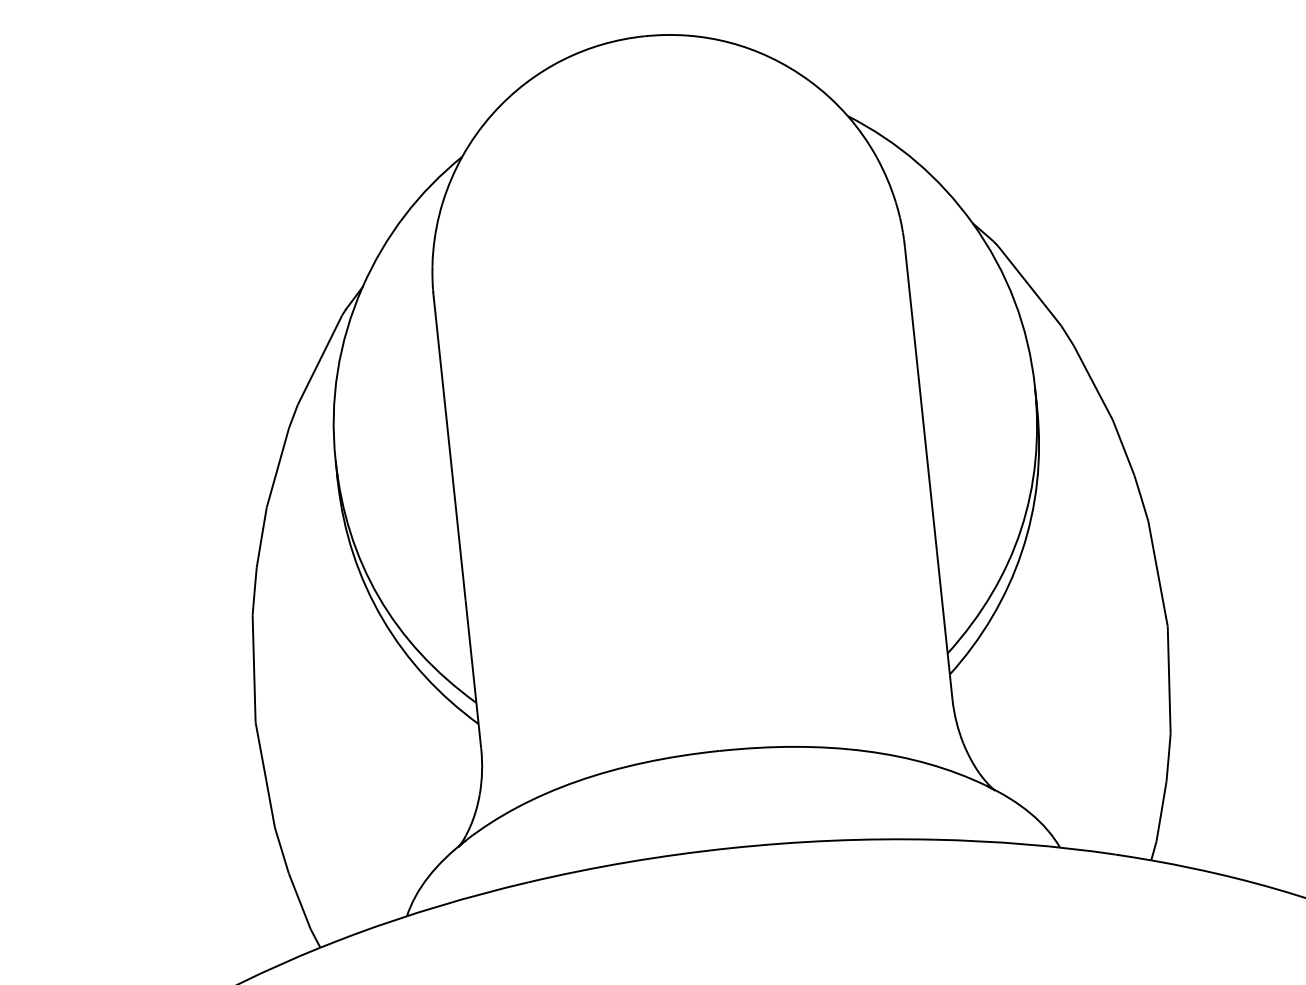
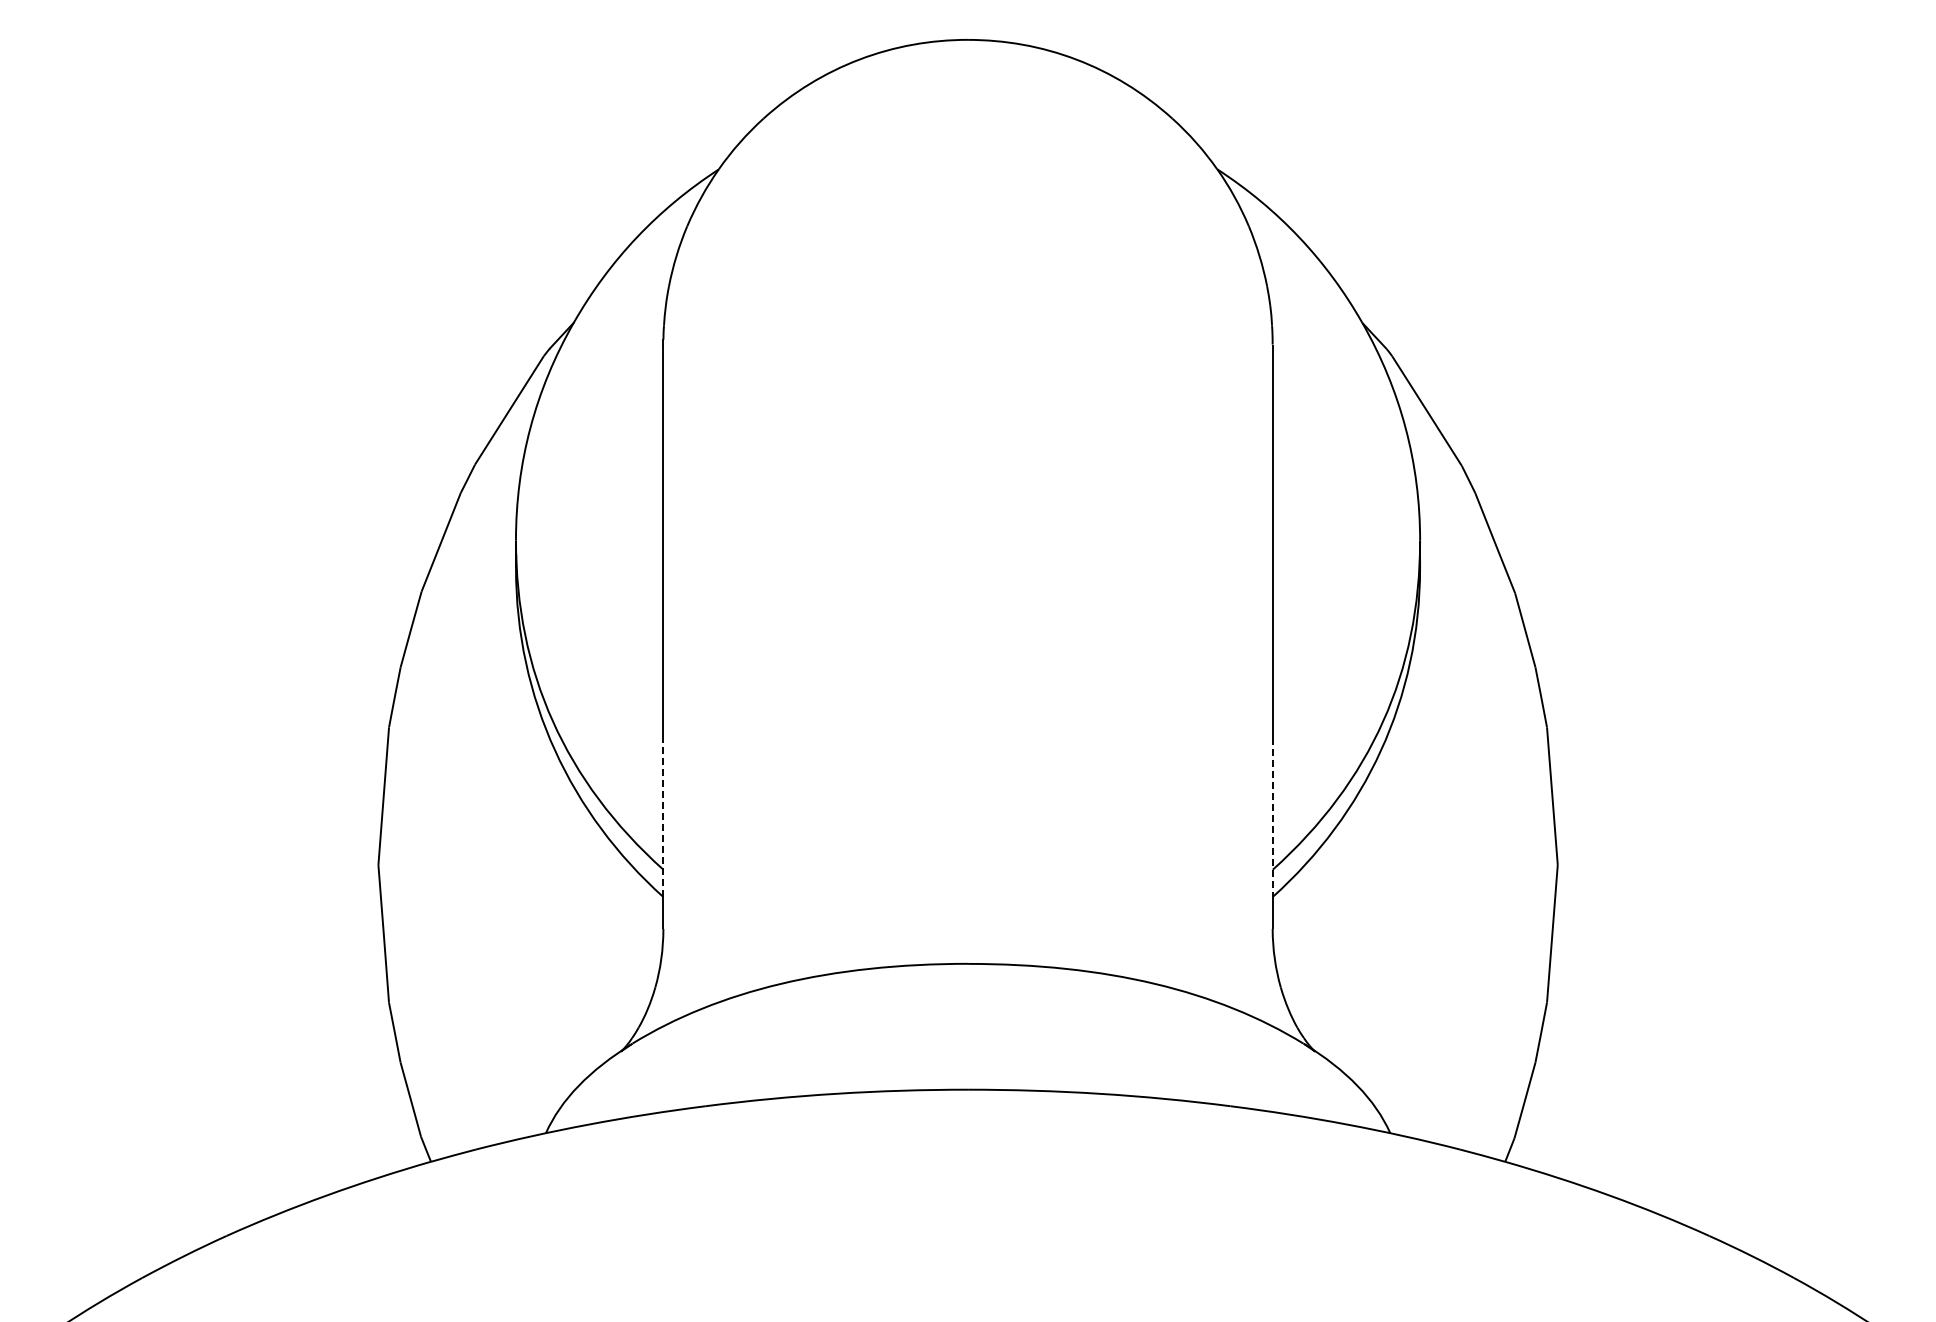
line: (943, 612) -> (1272, 817), solid -> dashed
line: (472, 662) -> (663, 817), solid -> dashed

